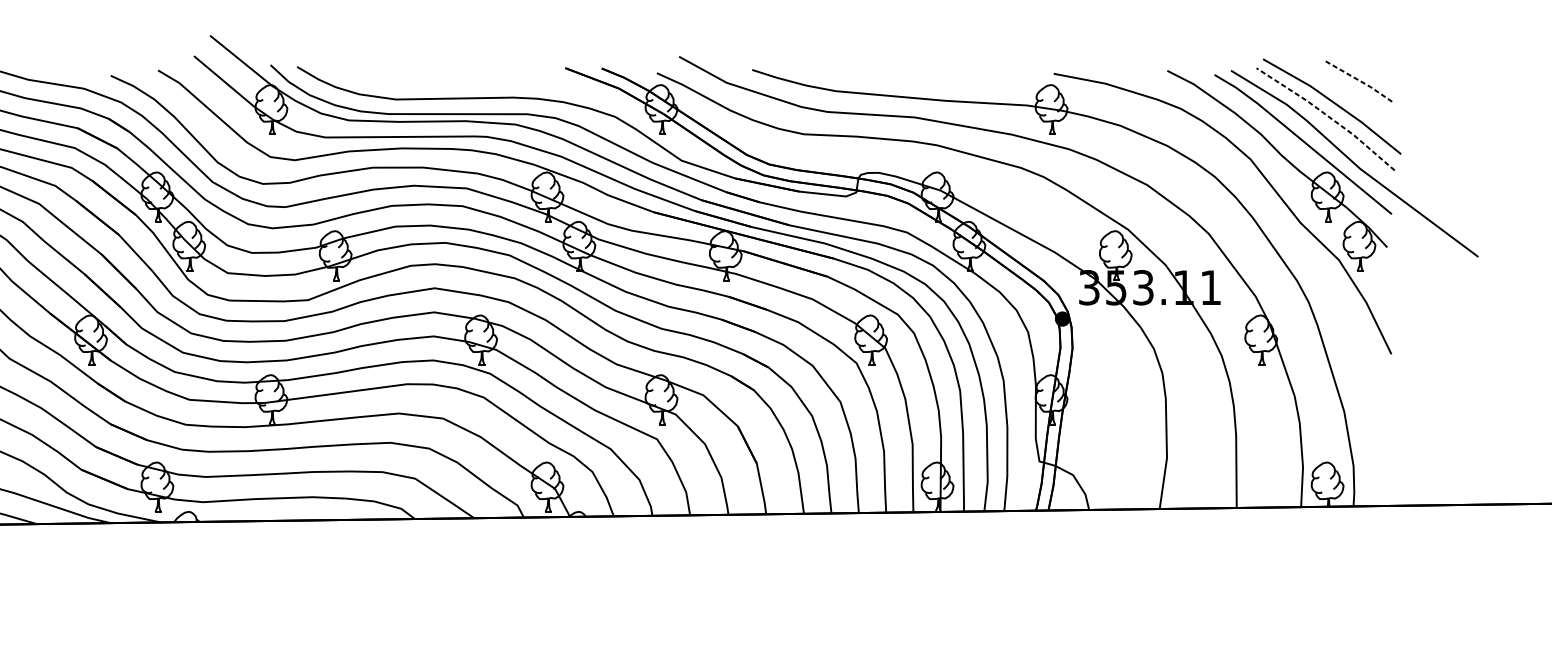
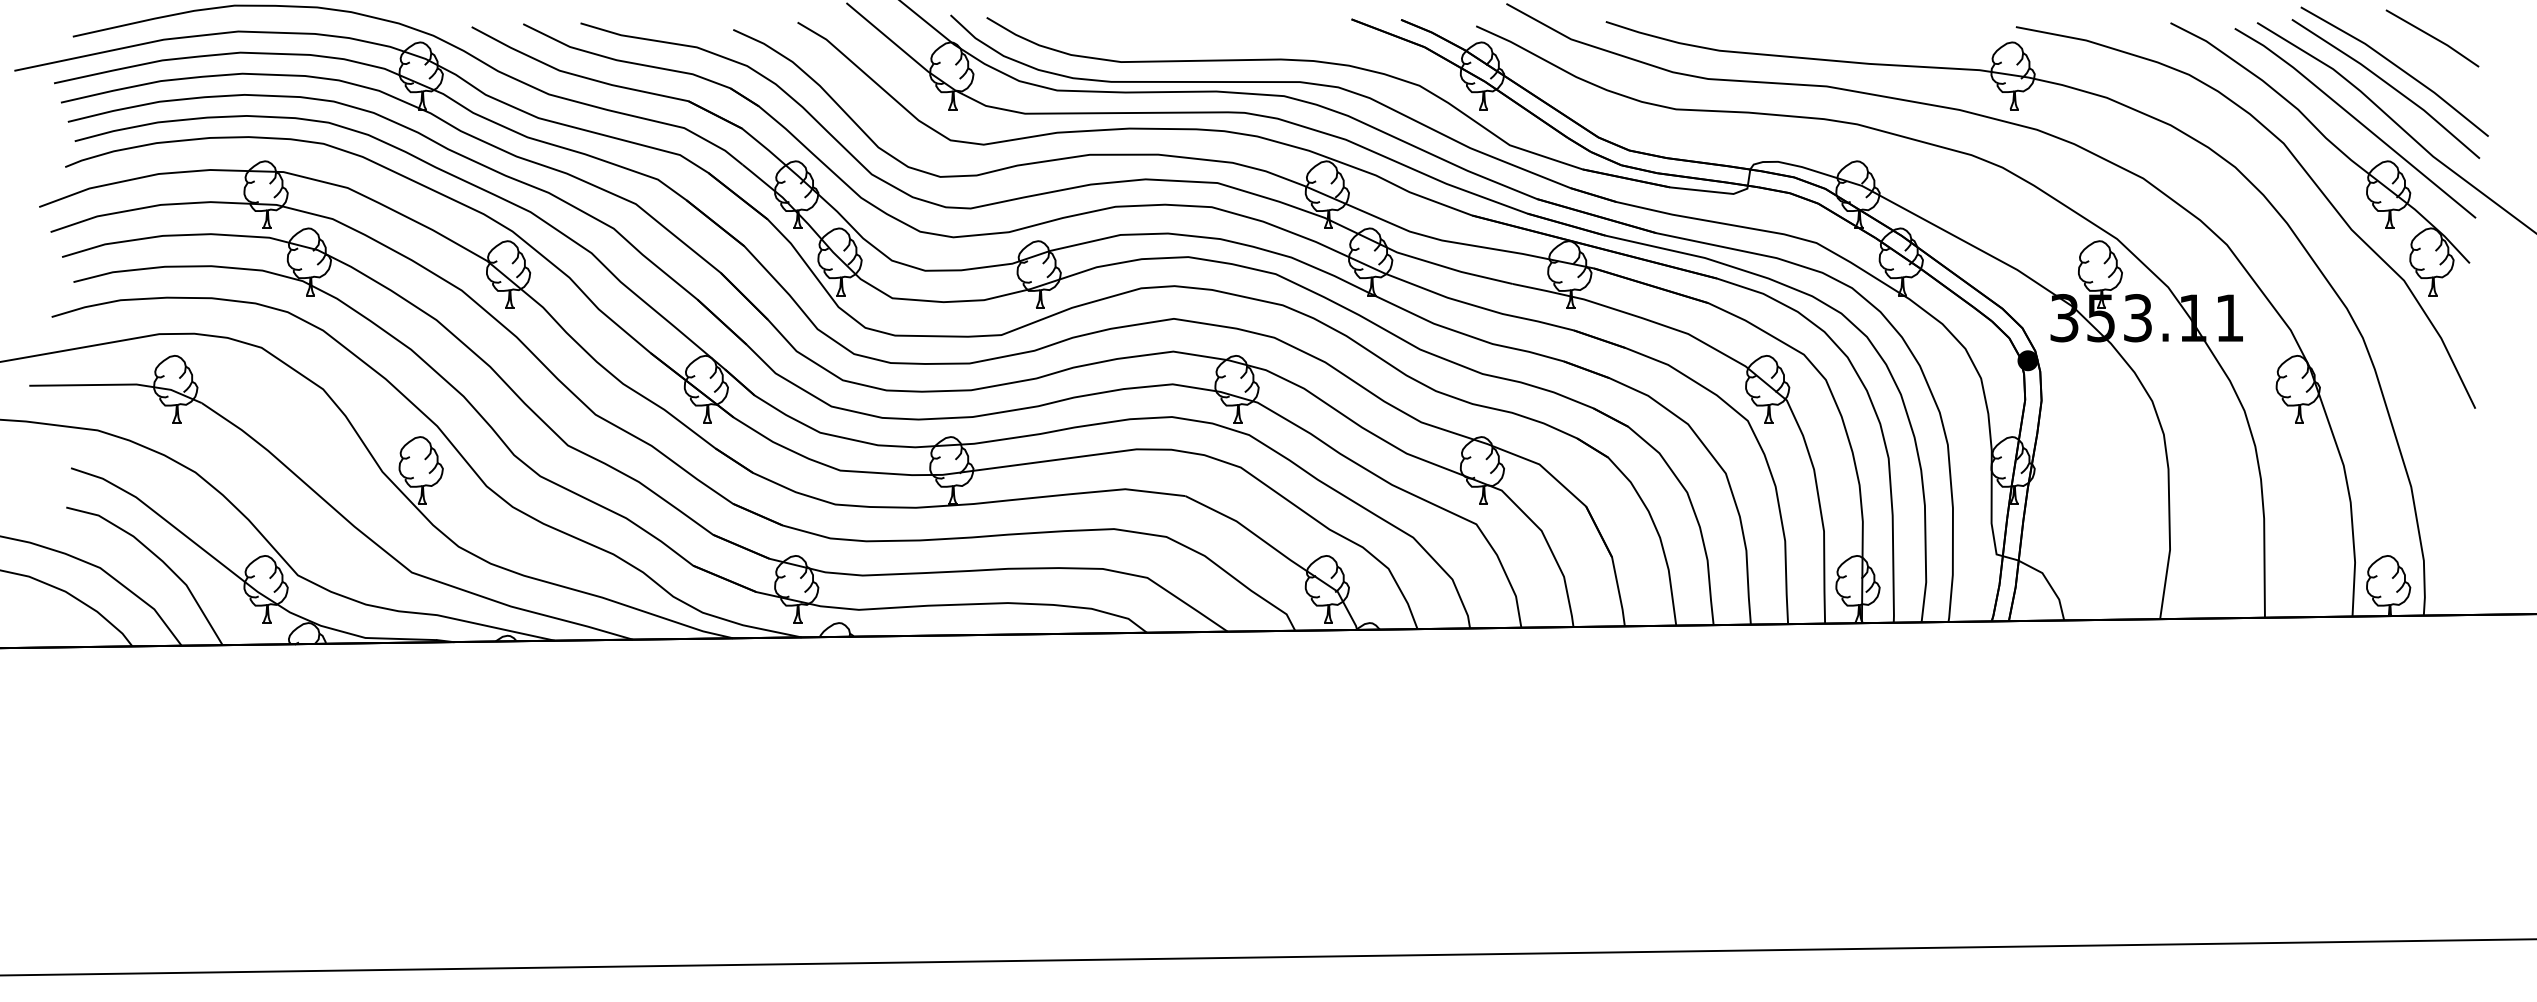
line: (1361, 81) -> (2434, 37), dashed -> solid
line: (1327, 116) -> (2388, 84), dashed -> solid

